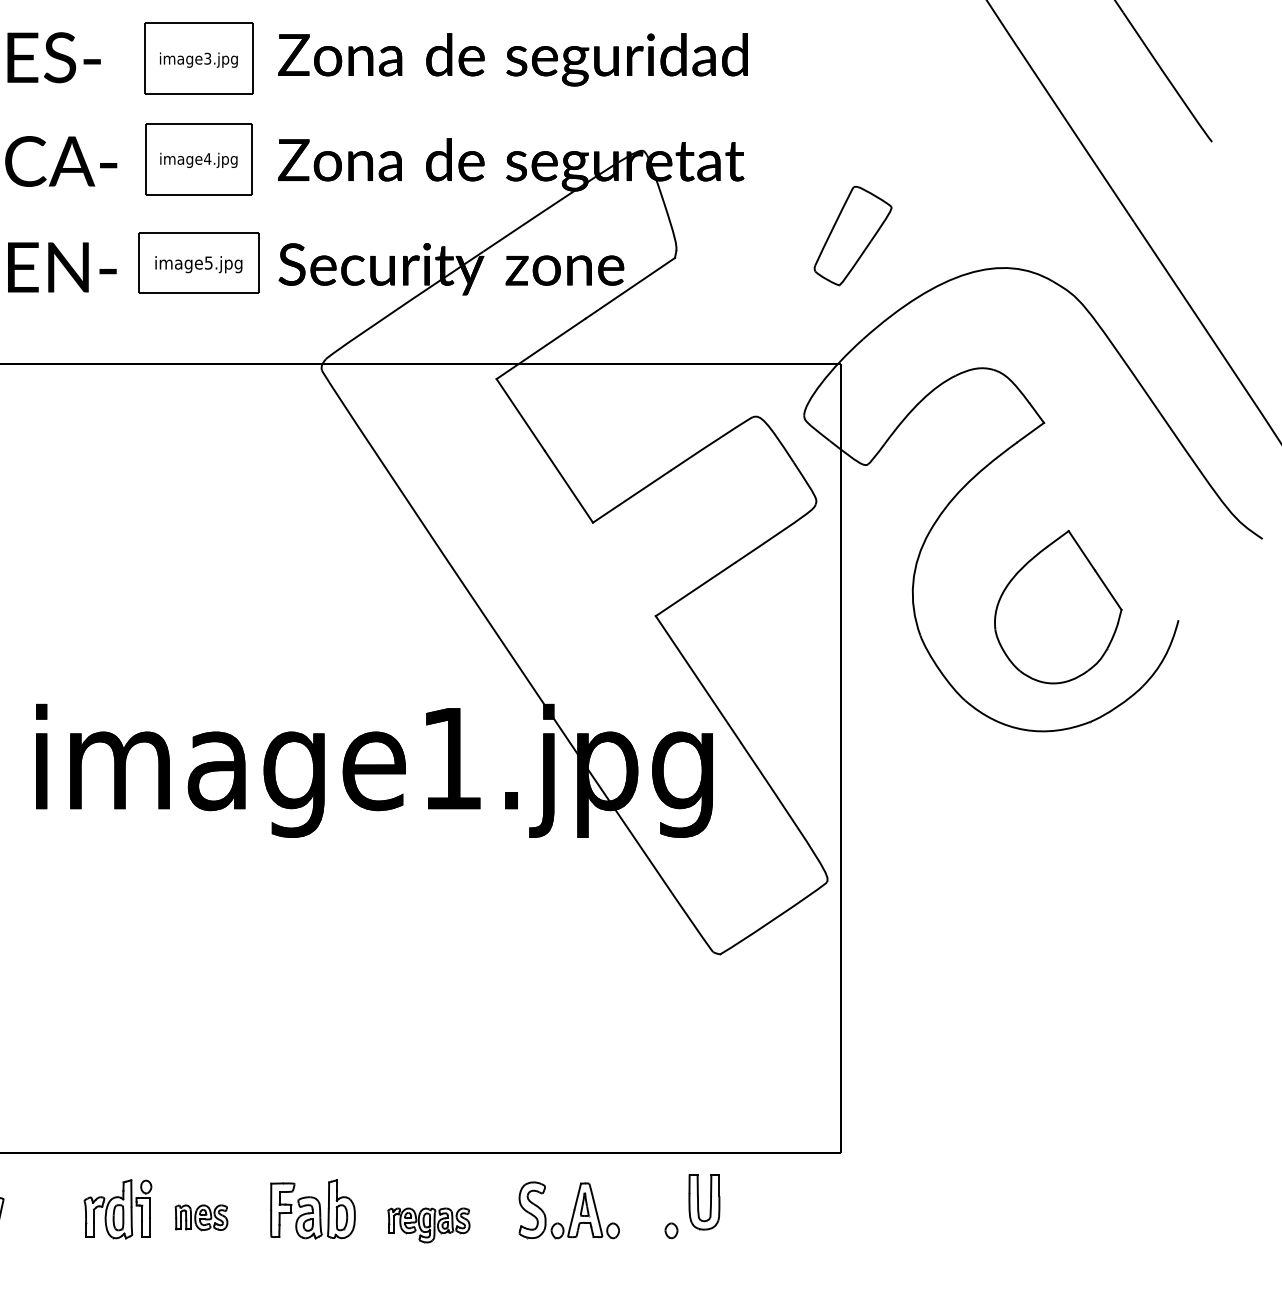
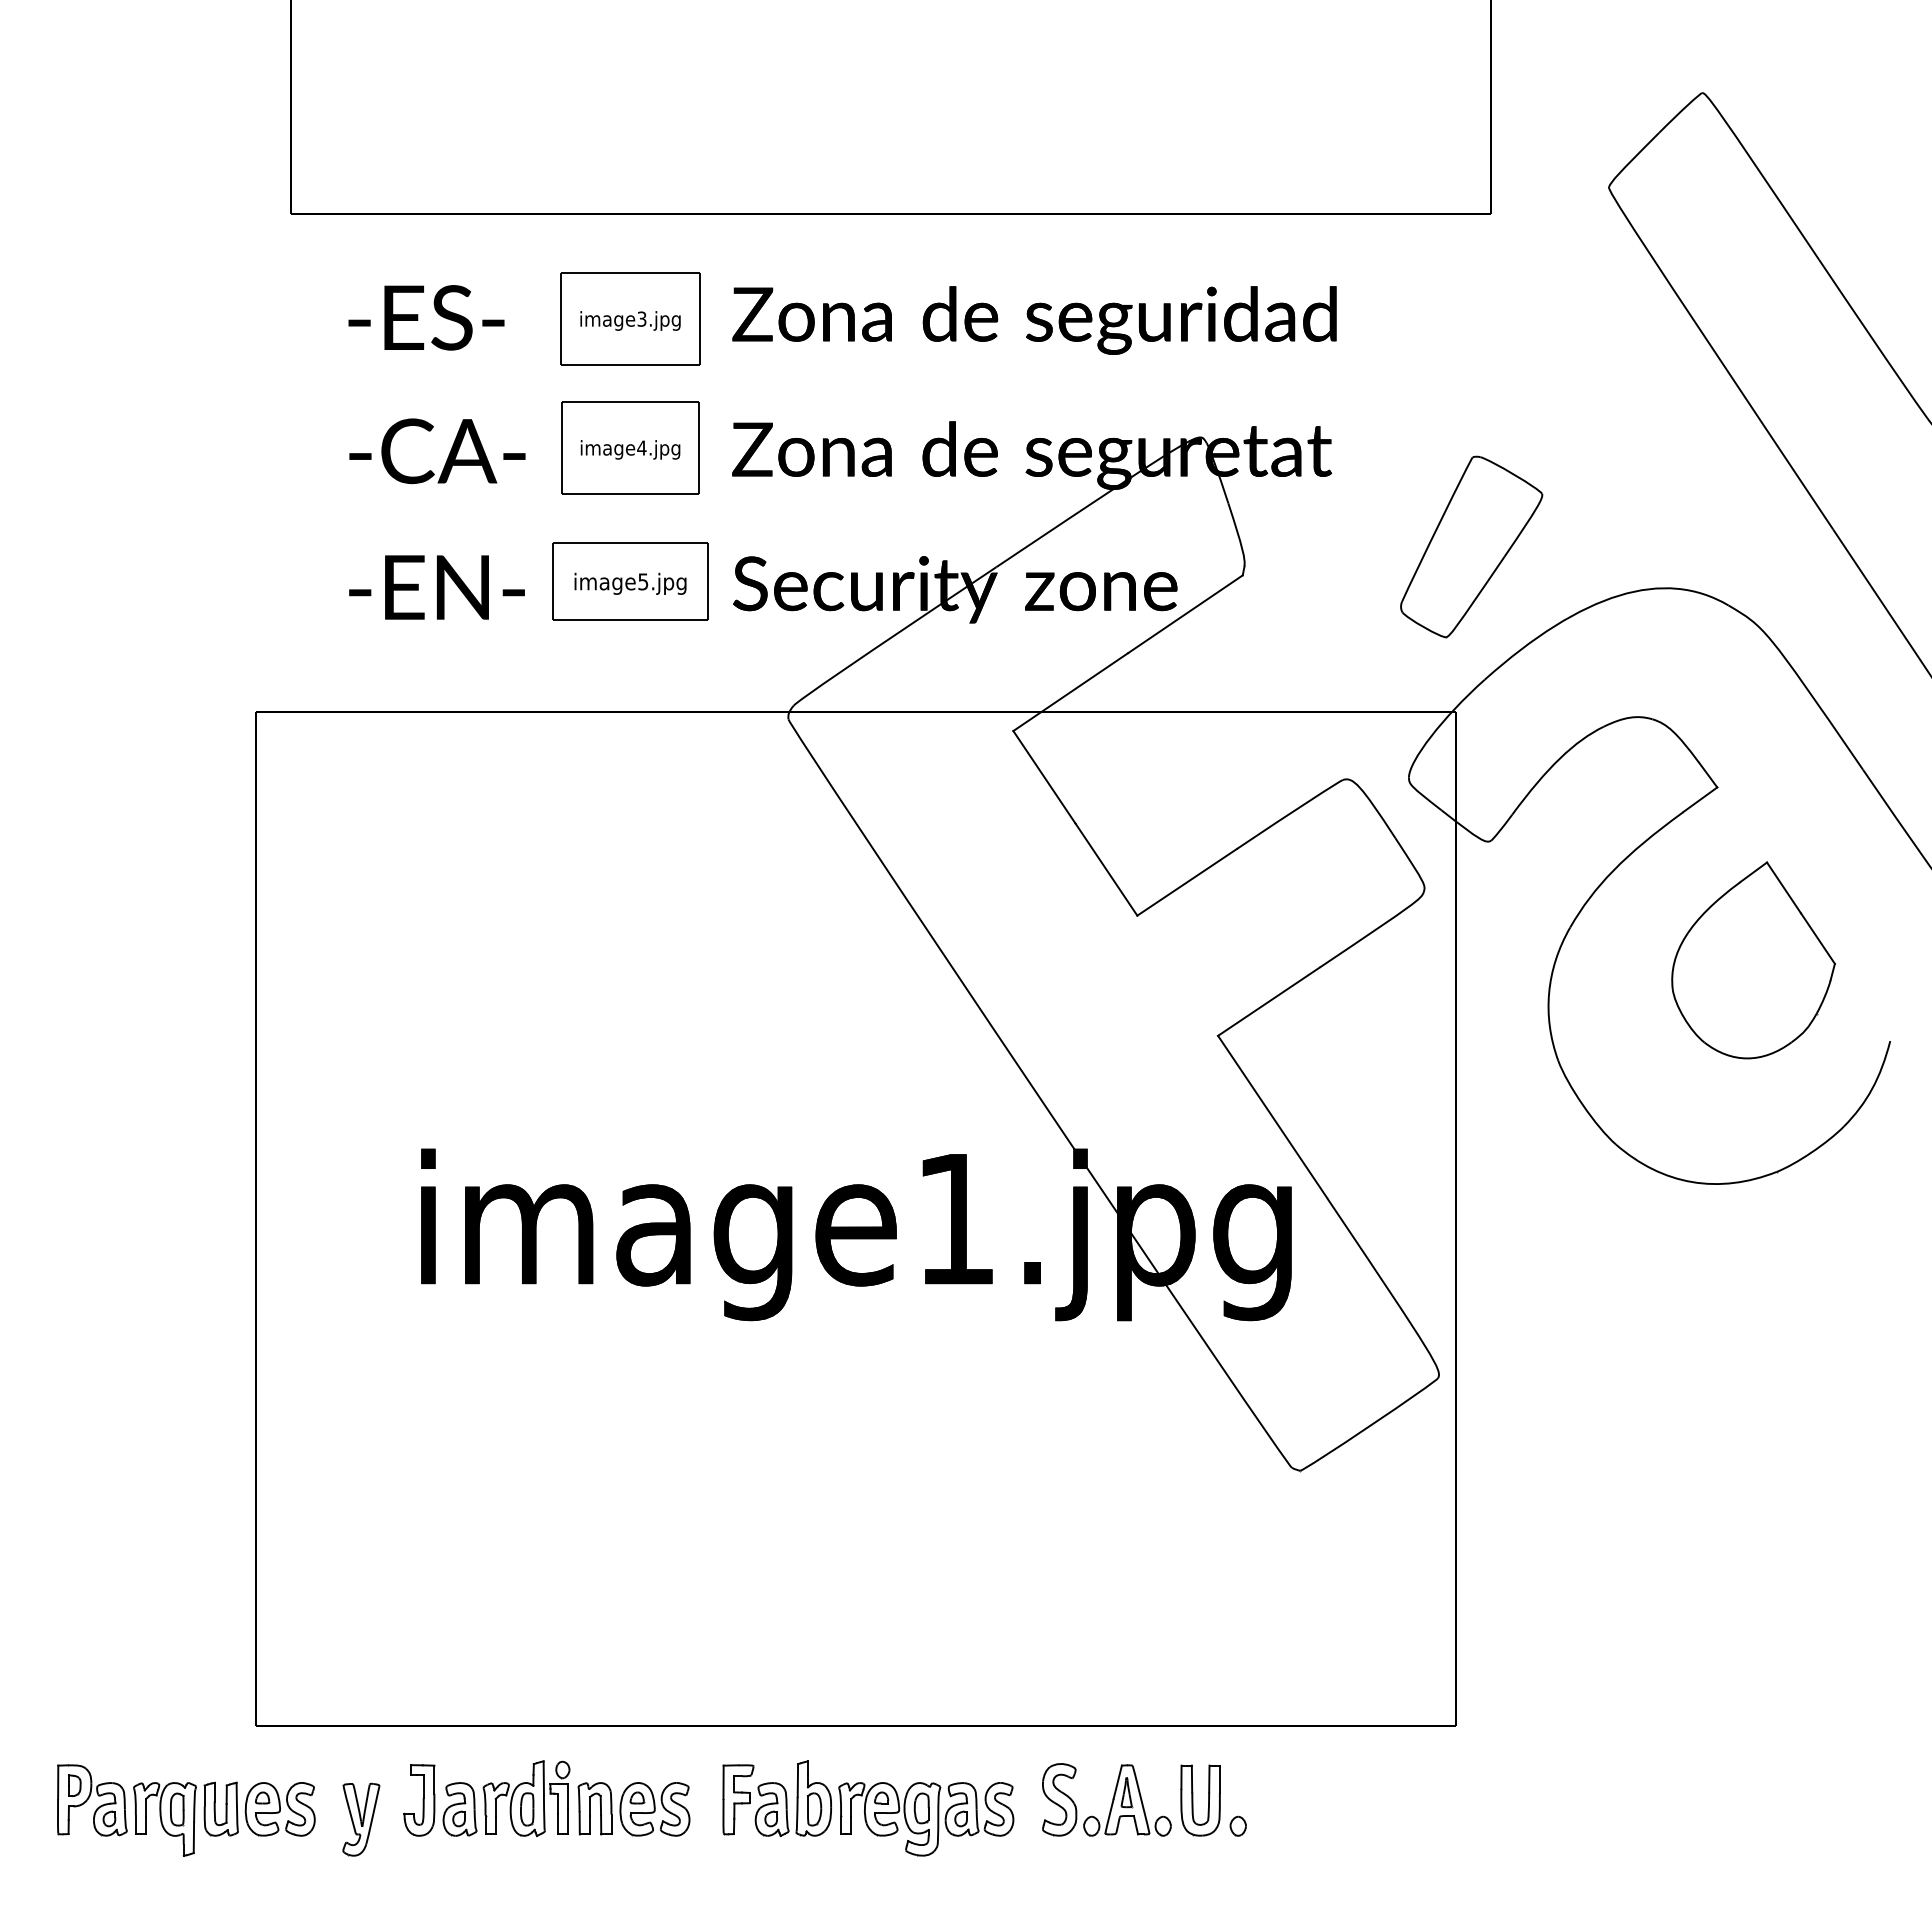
part: (852, 235) -> (1471, 546), size x1.43
part: (1058, 607) -> (1753, 960), moved
part: (698, 1202) -> (1193, 1800), moved
part: (51, 1210) -> (440, 1800), added
part: (201, 1217) -> (633, 1809), size x1.67
part: (429, 1225) -> (926, 1819), size x1.67

